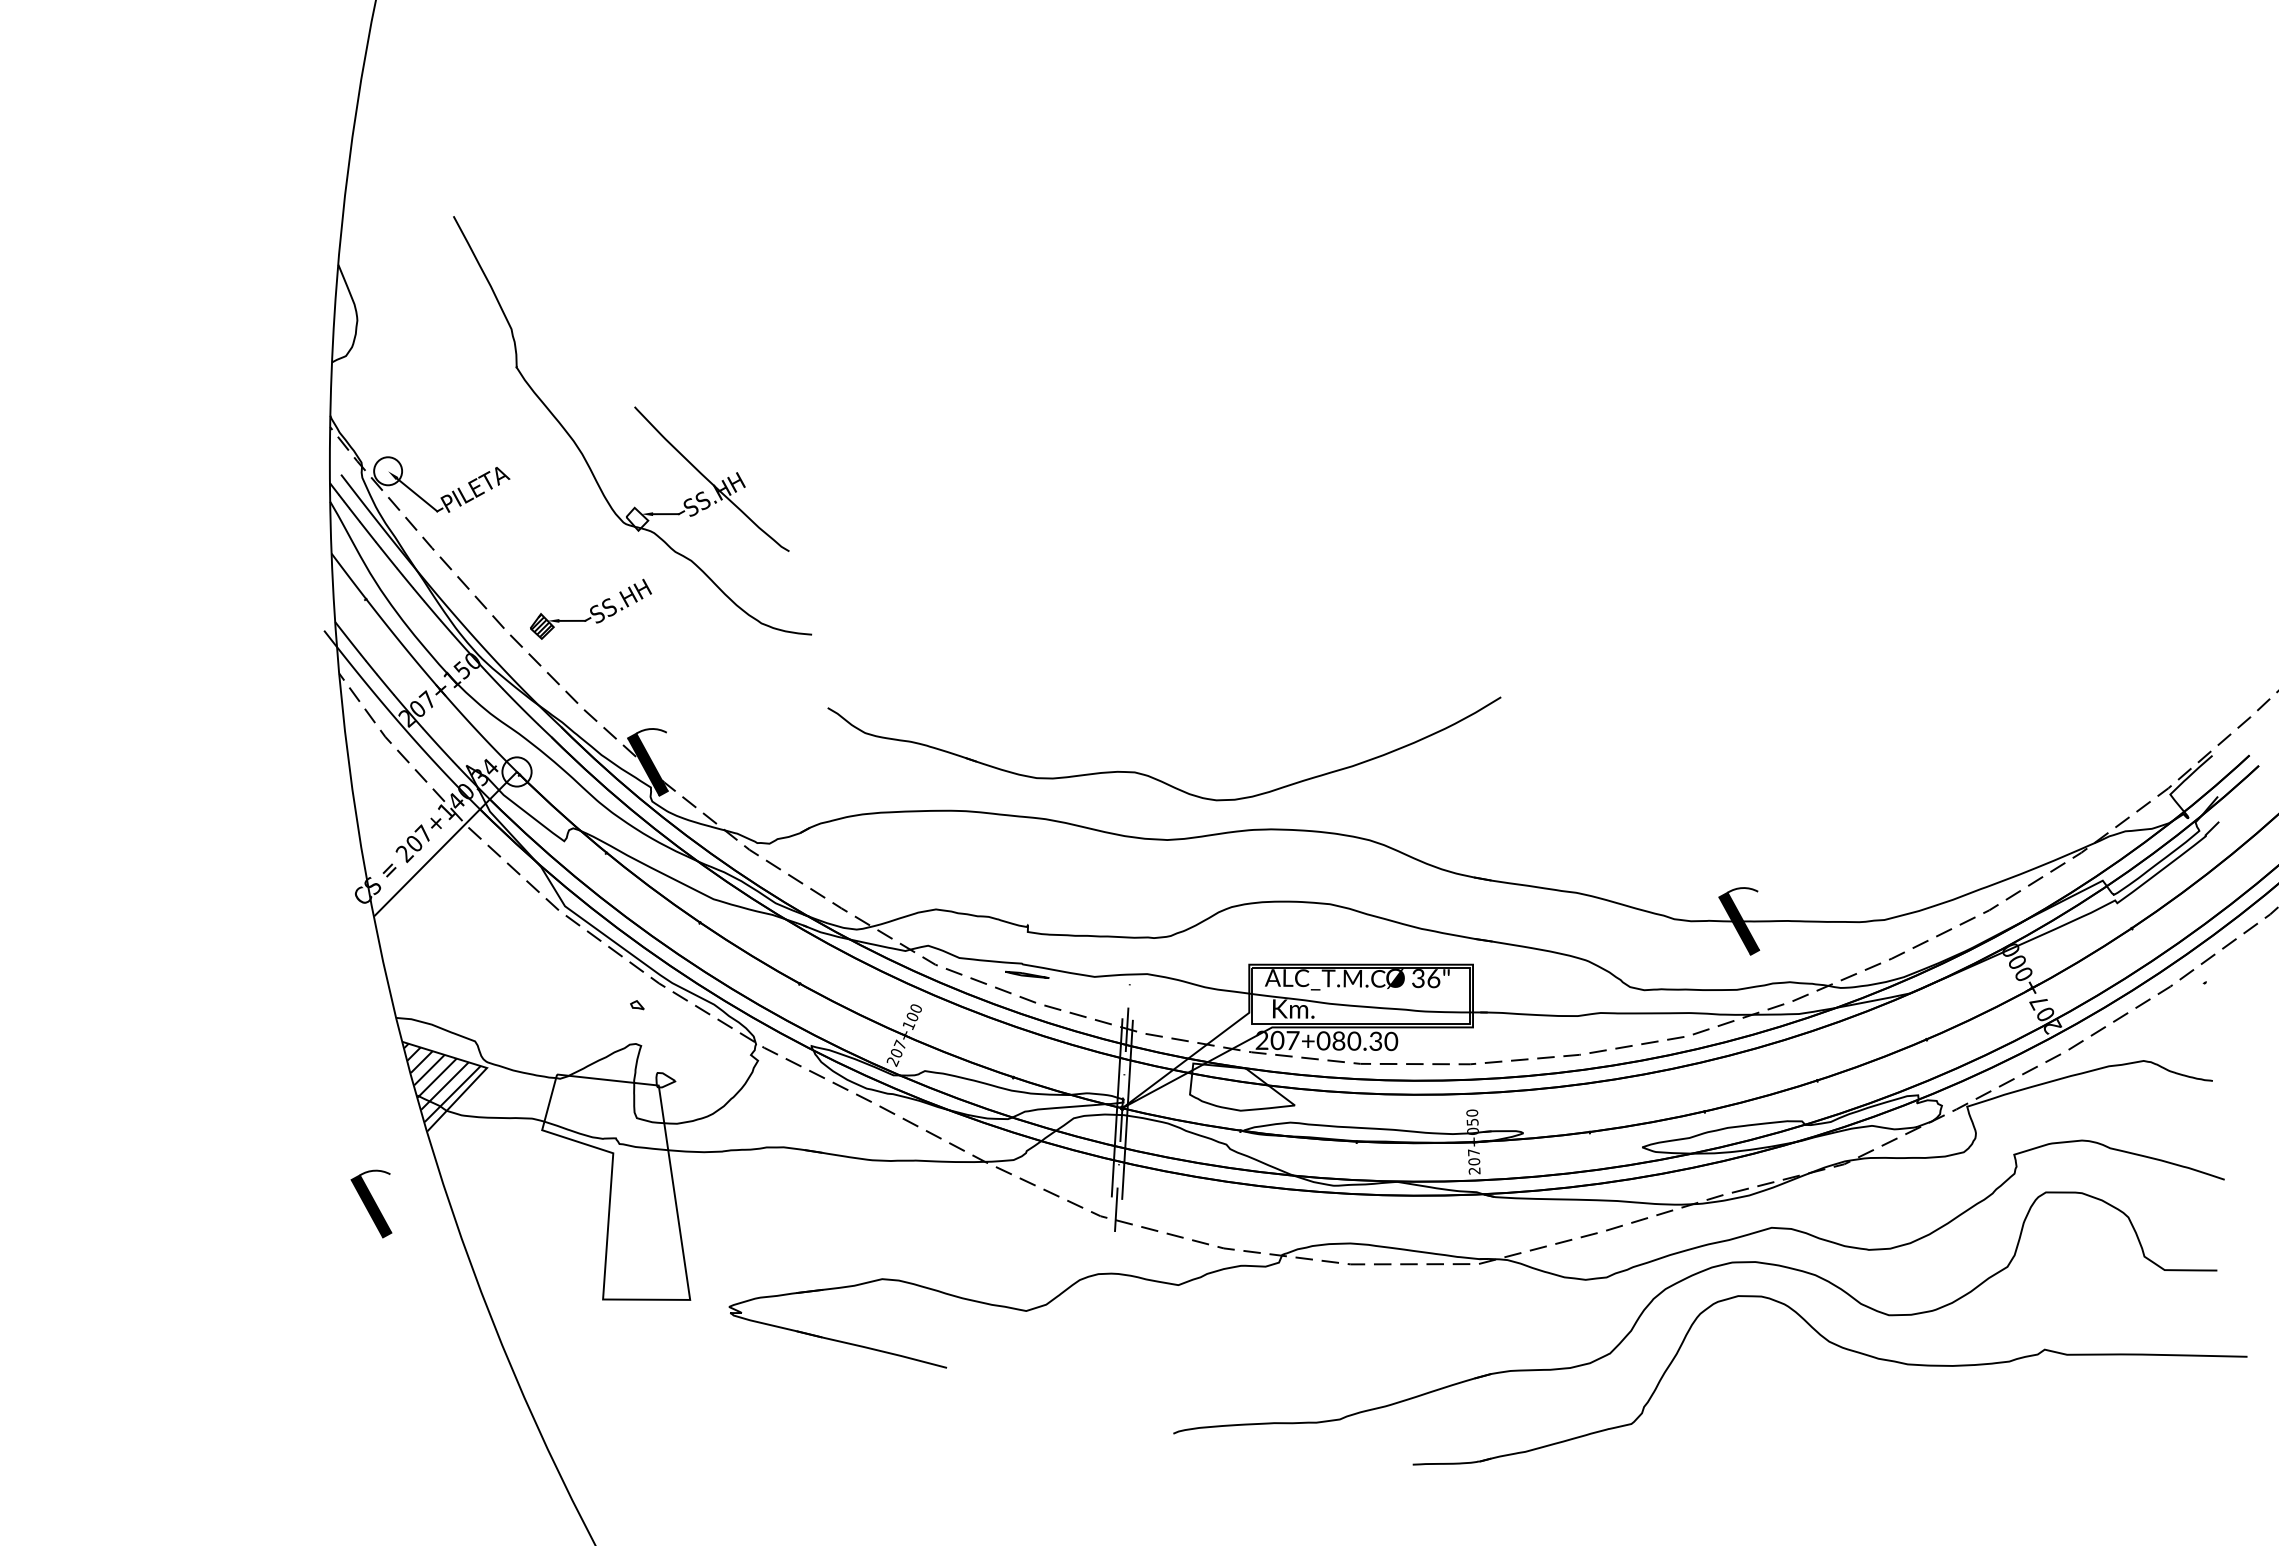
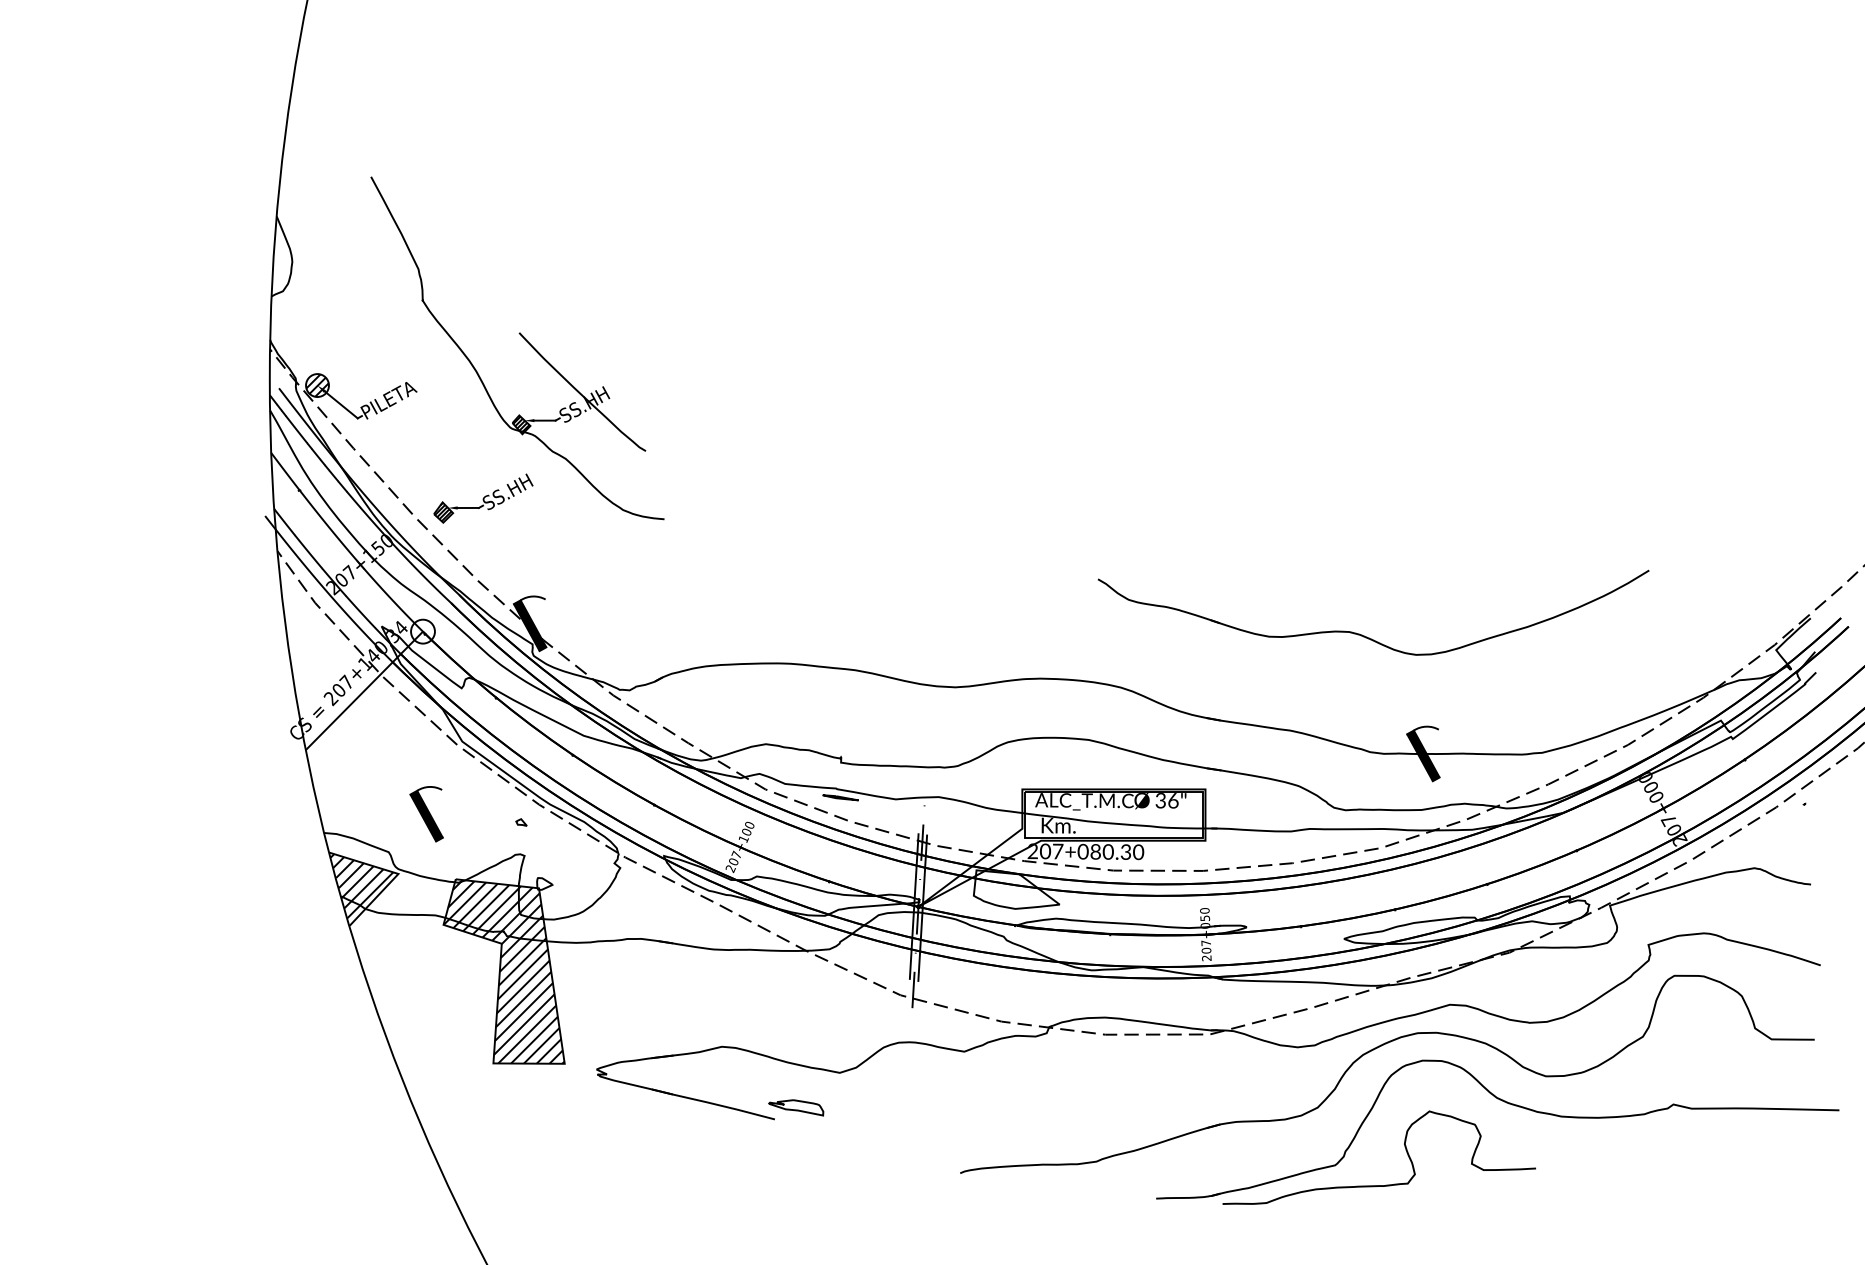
hatch: (387, 471) -> (316, 385), added
hatch: (637, 519) -> (521, 425), added
part: (1152, 776) -> (1363, 635), moved
hatch: (615, 1187) -> (503, 971), added
part: (371, 1203) -> (426, 813), moved
part: (972, 1353) -> (795, 1107), added
curve: (1717, 1405) -> (1405, 1150), added

